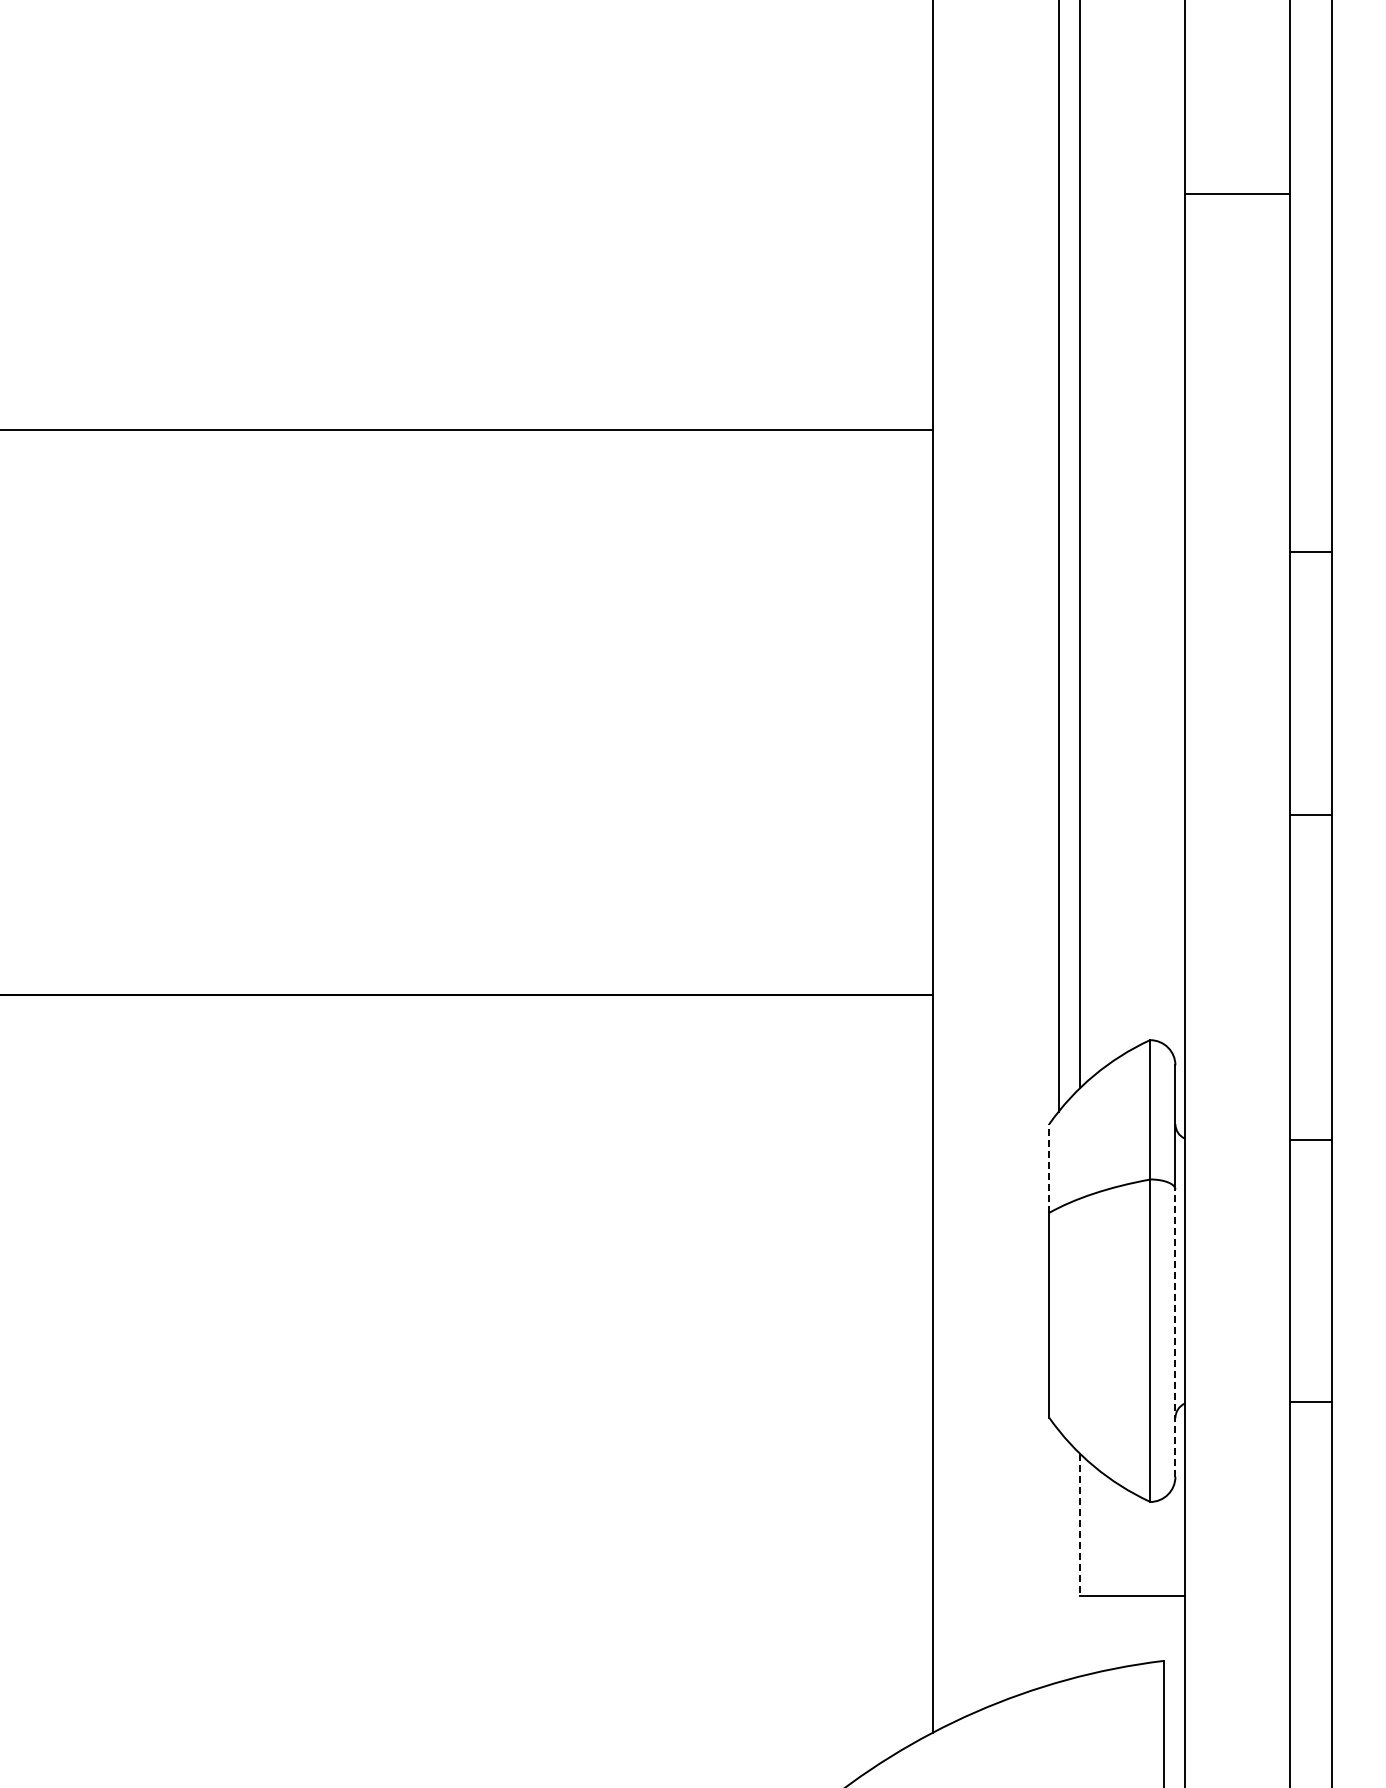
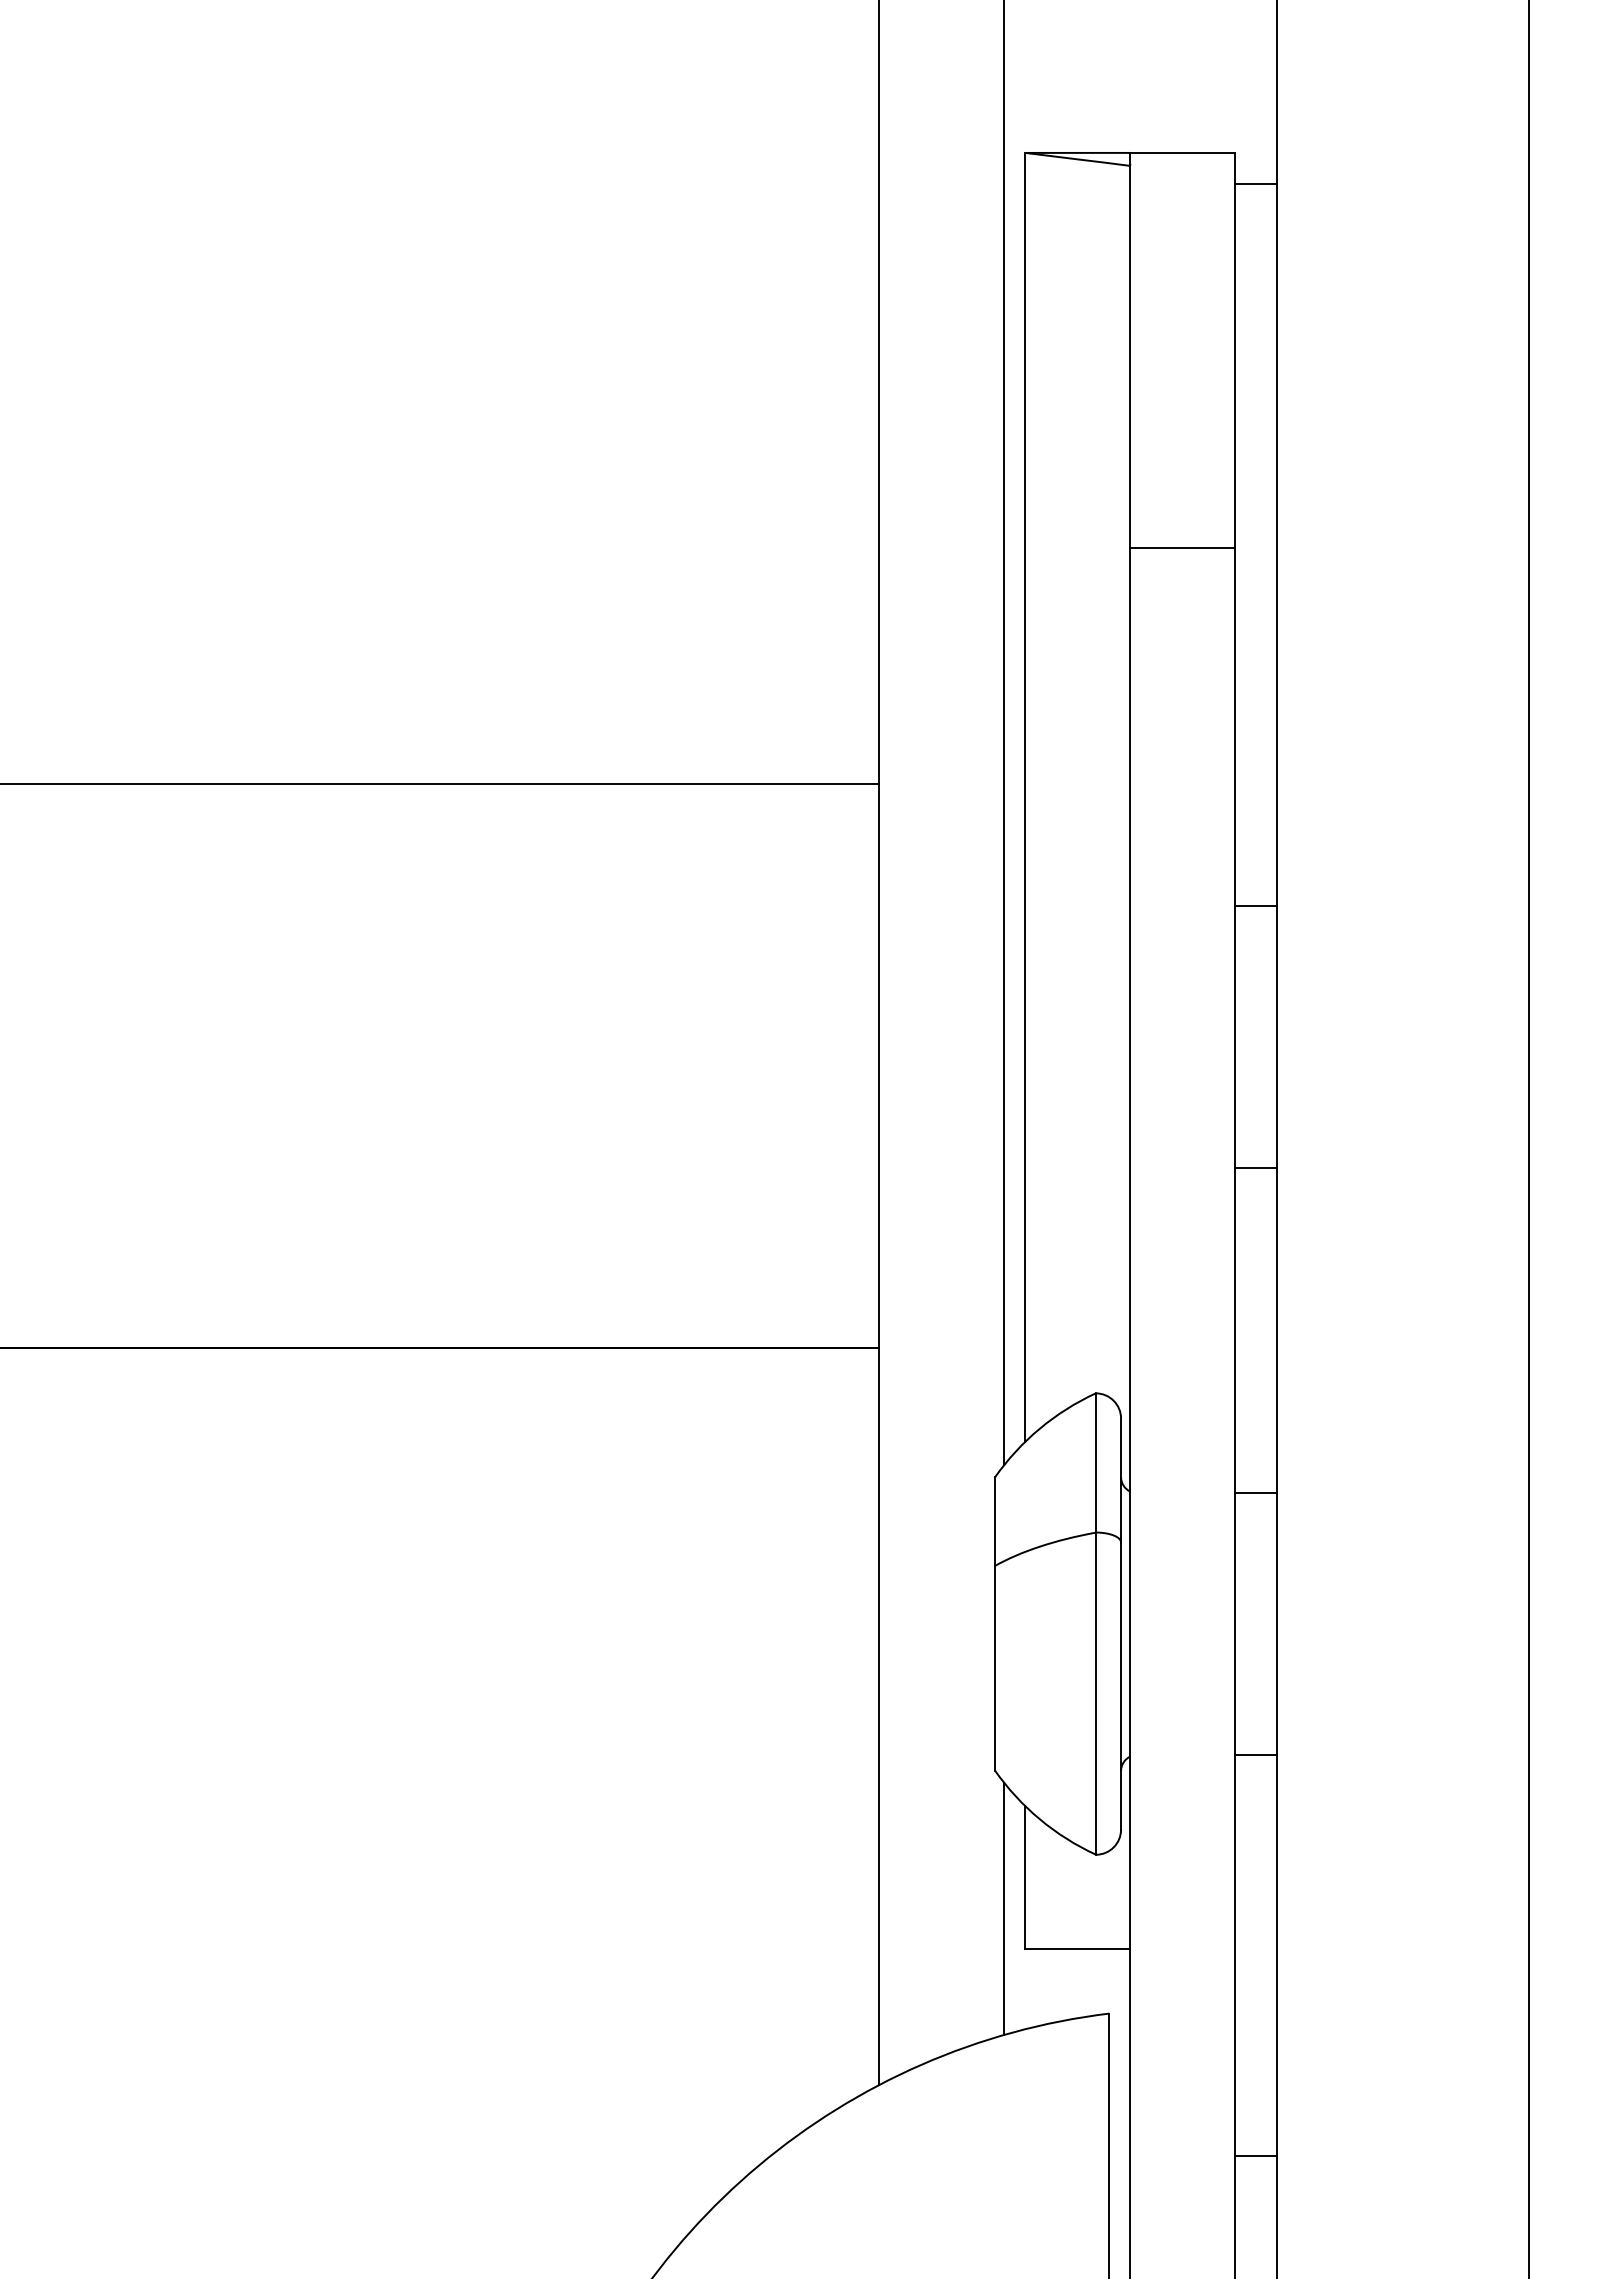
line: (1049, 1168) -> (995, 1521), dashed -> solid
line: (1175, 1333) -> (1121, 1686), dashed -> solid
line: (1079, 1524) -> (1025, 1877), dashed -> solid
line: (1058, 1555) -> (1004, 1908), added

